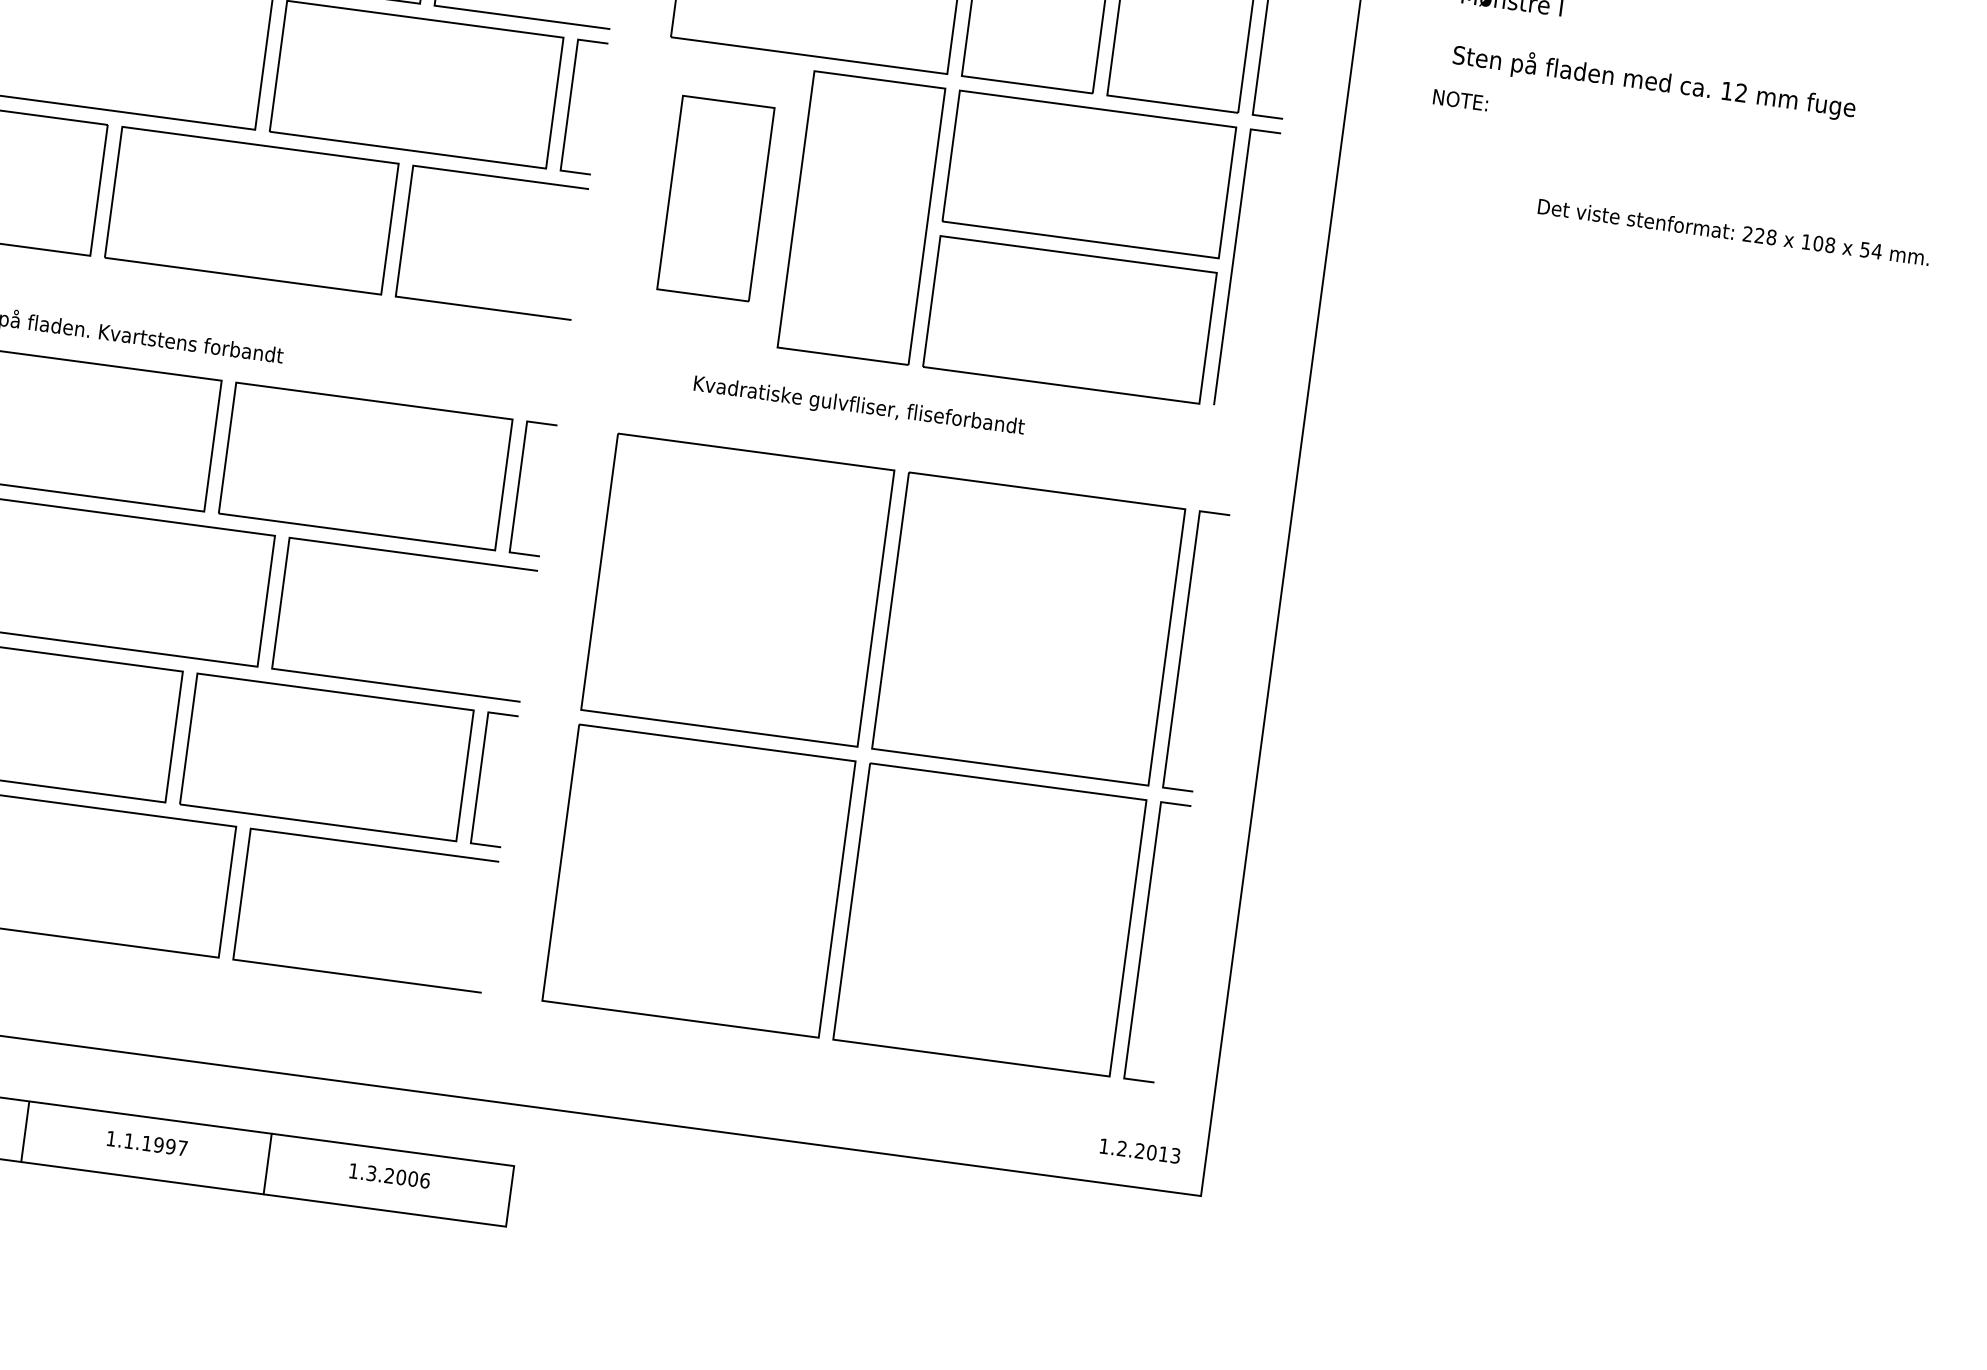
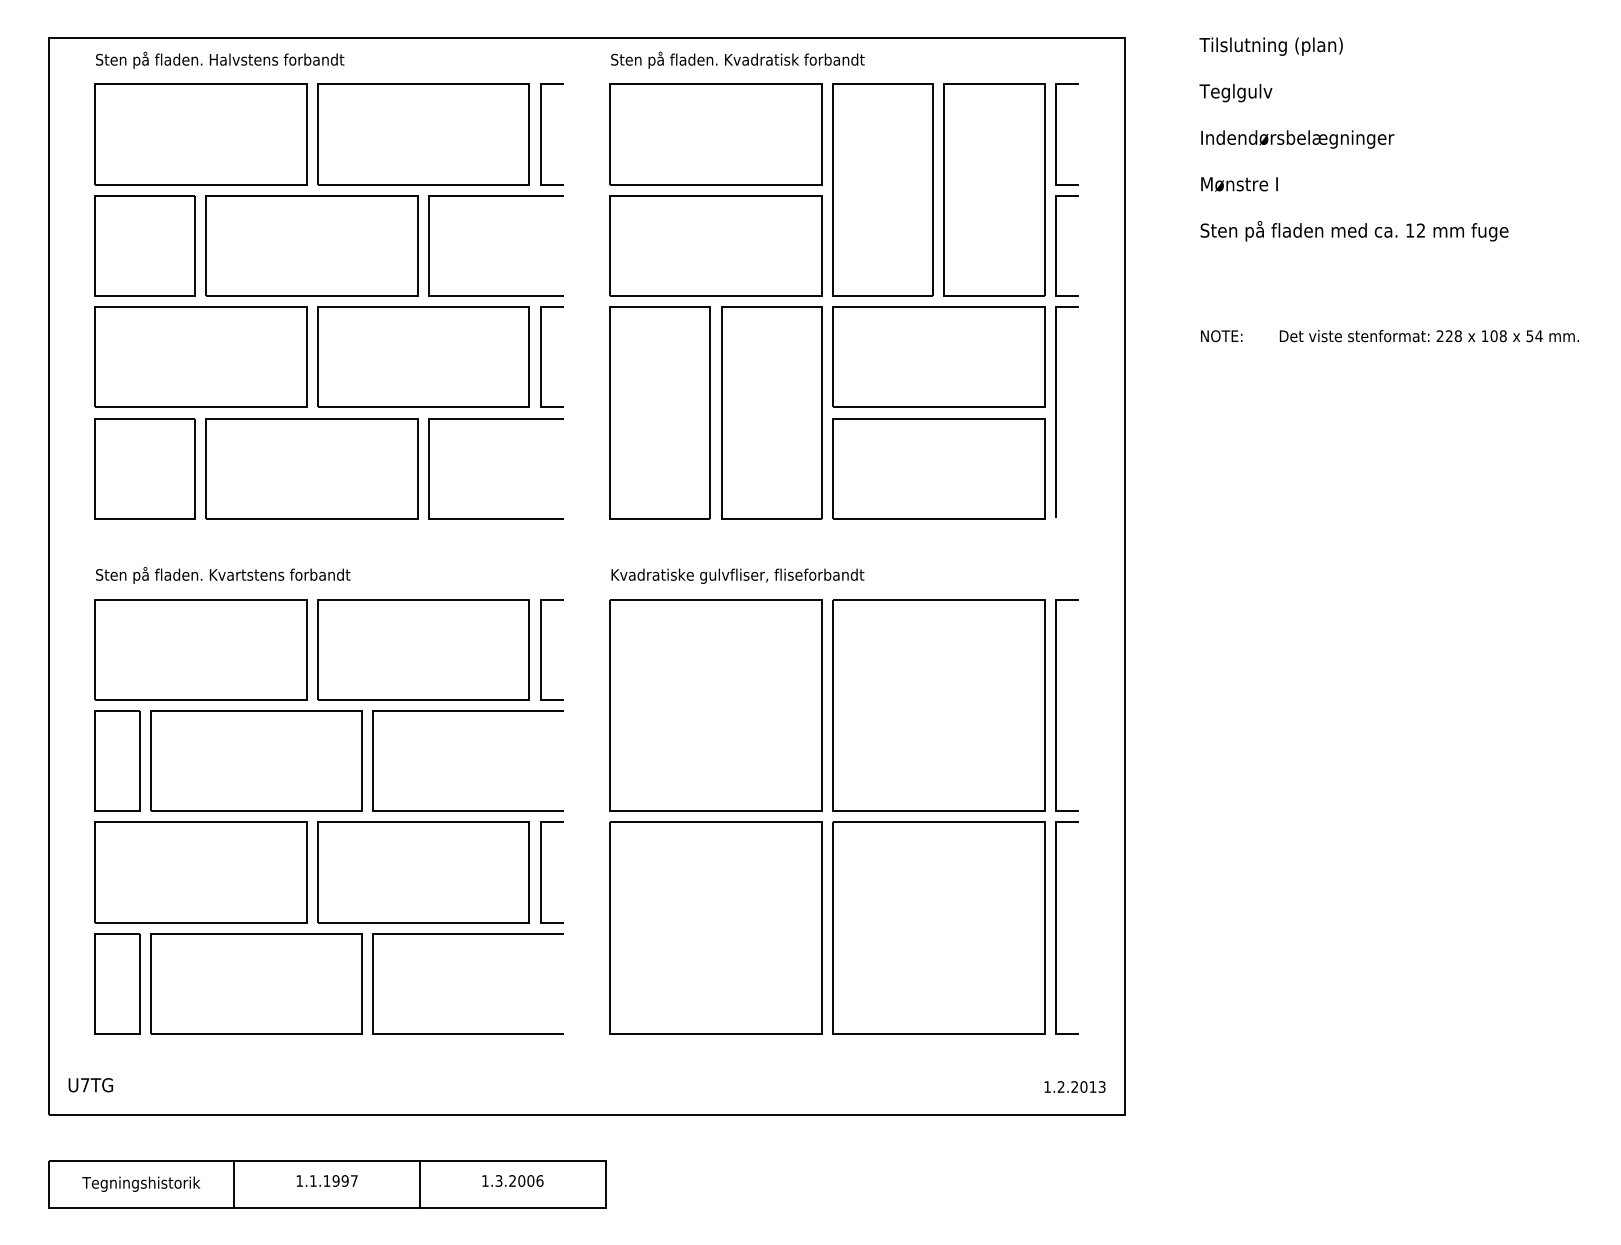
text: (1460, 100) -> (1221, 336), moved
part: (715, 197) -> (659, 412), size x1.43
text: (858, 405) -> (737, 575), moved

